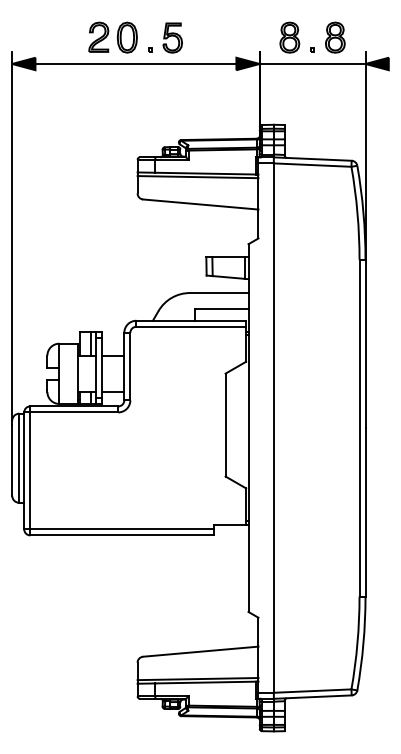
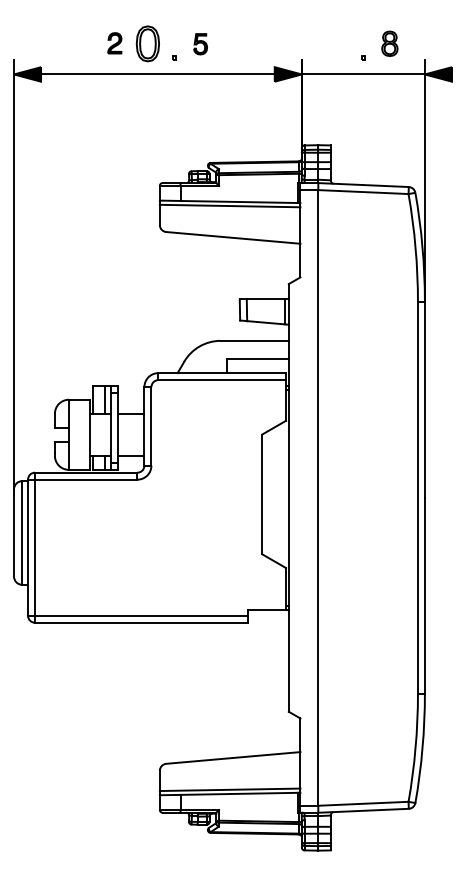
part: (98, 36) -> (114, 42), size x0.6
part: (172, 37) -> (200, 43), size x0.6
part: (289, 37) -> (336, 43), removed
part: (335, 37) -> (390, 43), size x0.7

